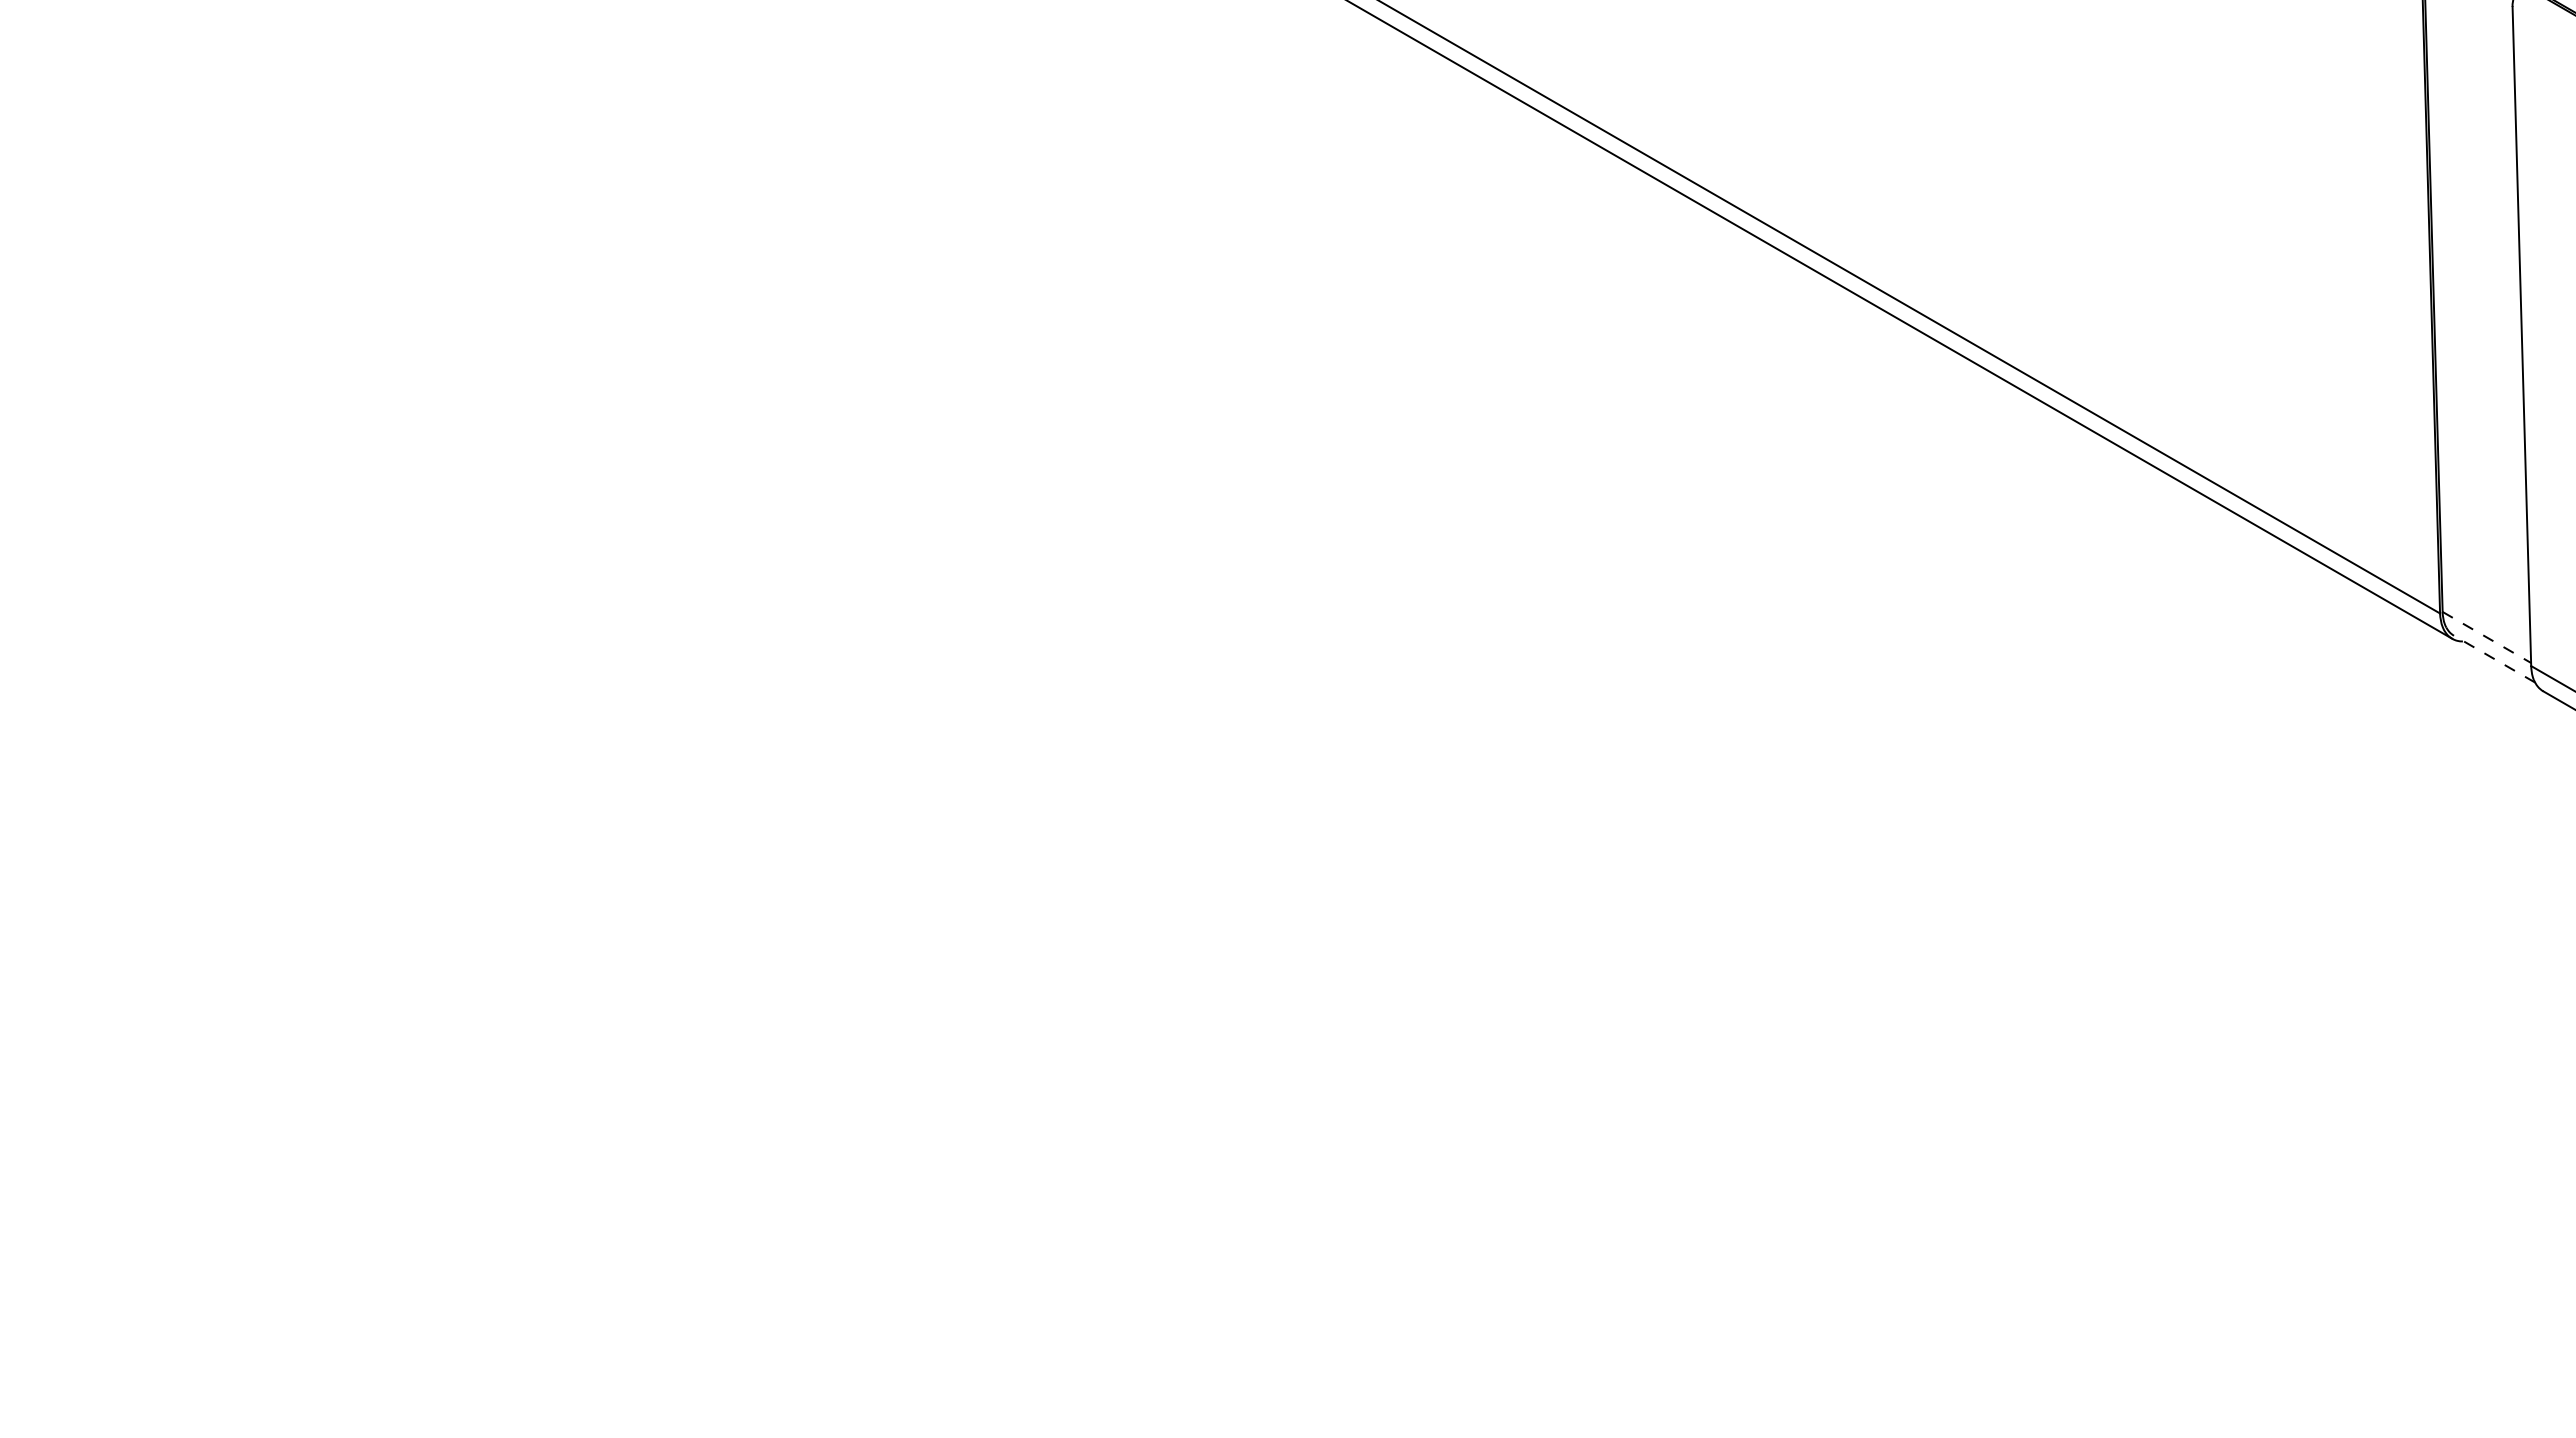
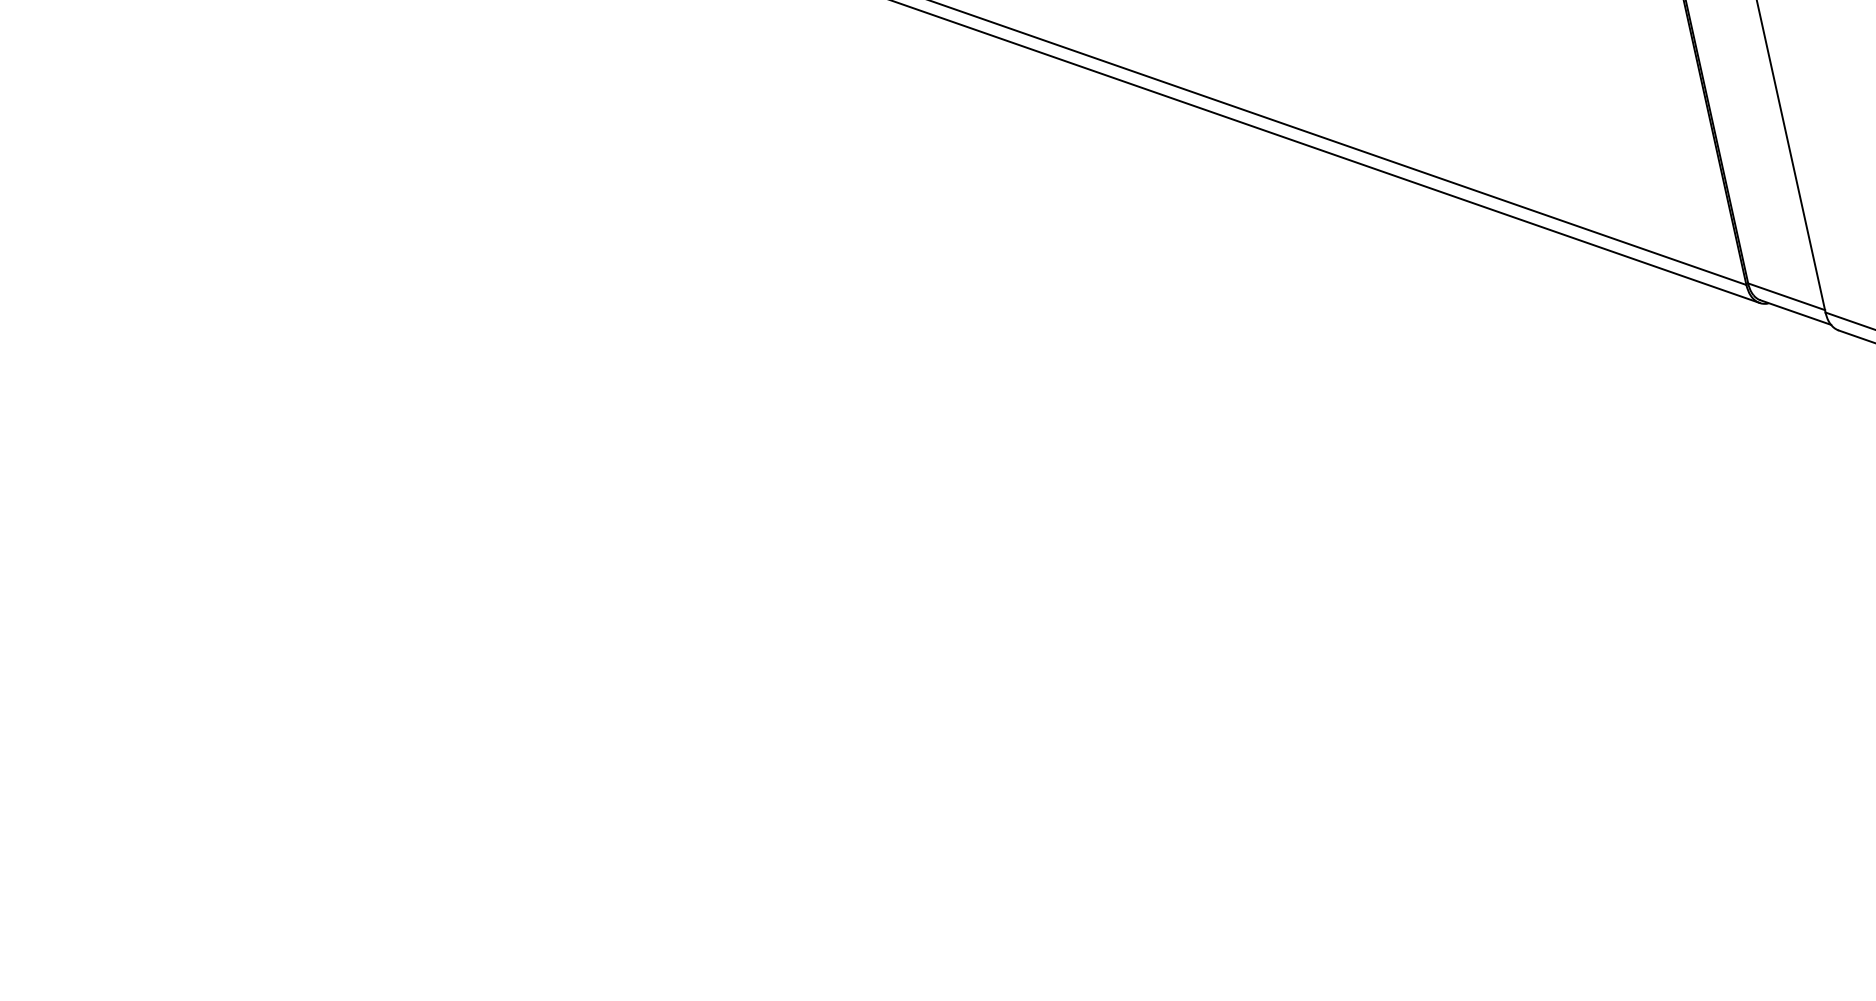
line: (2487, 637) -> (1787, 296), dashed -> solid
line: (2494, 659) -> (1795, 312), dashed -> solid

